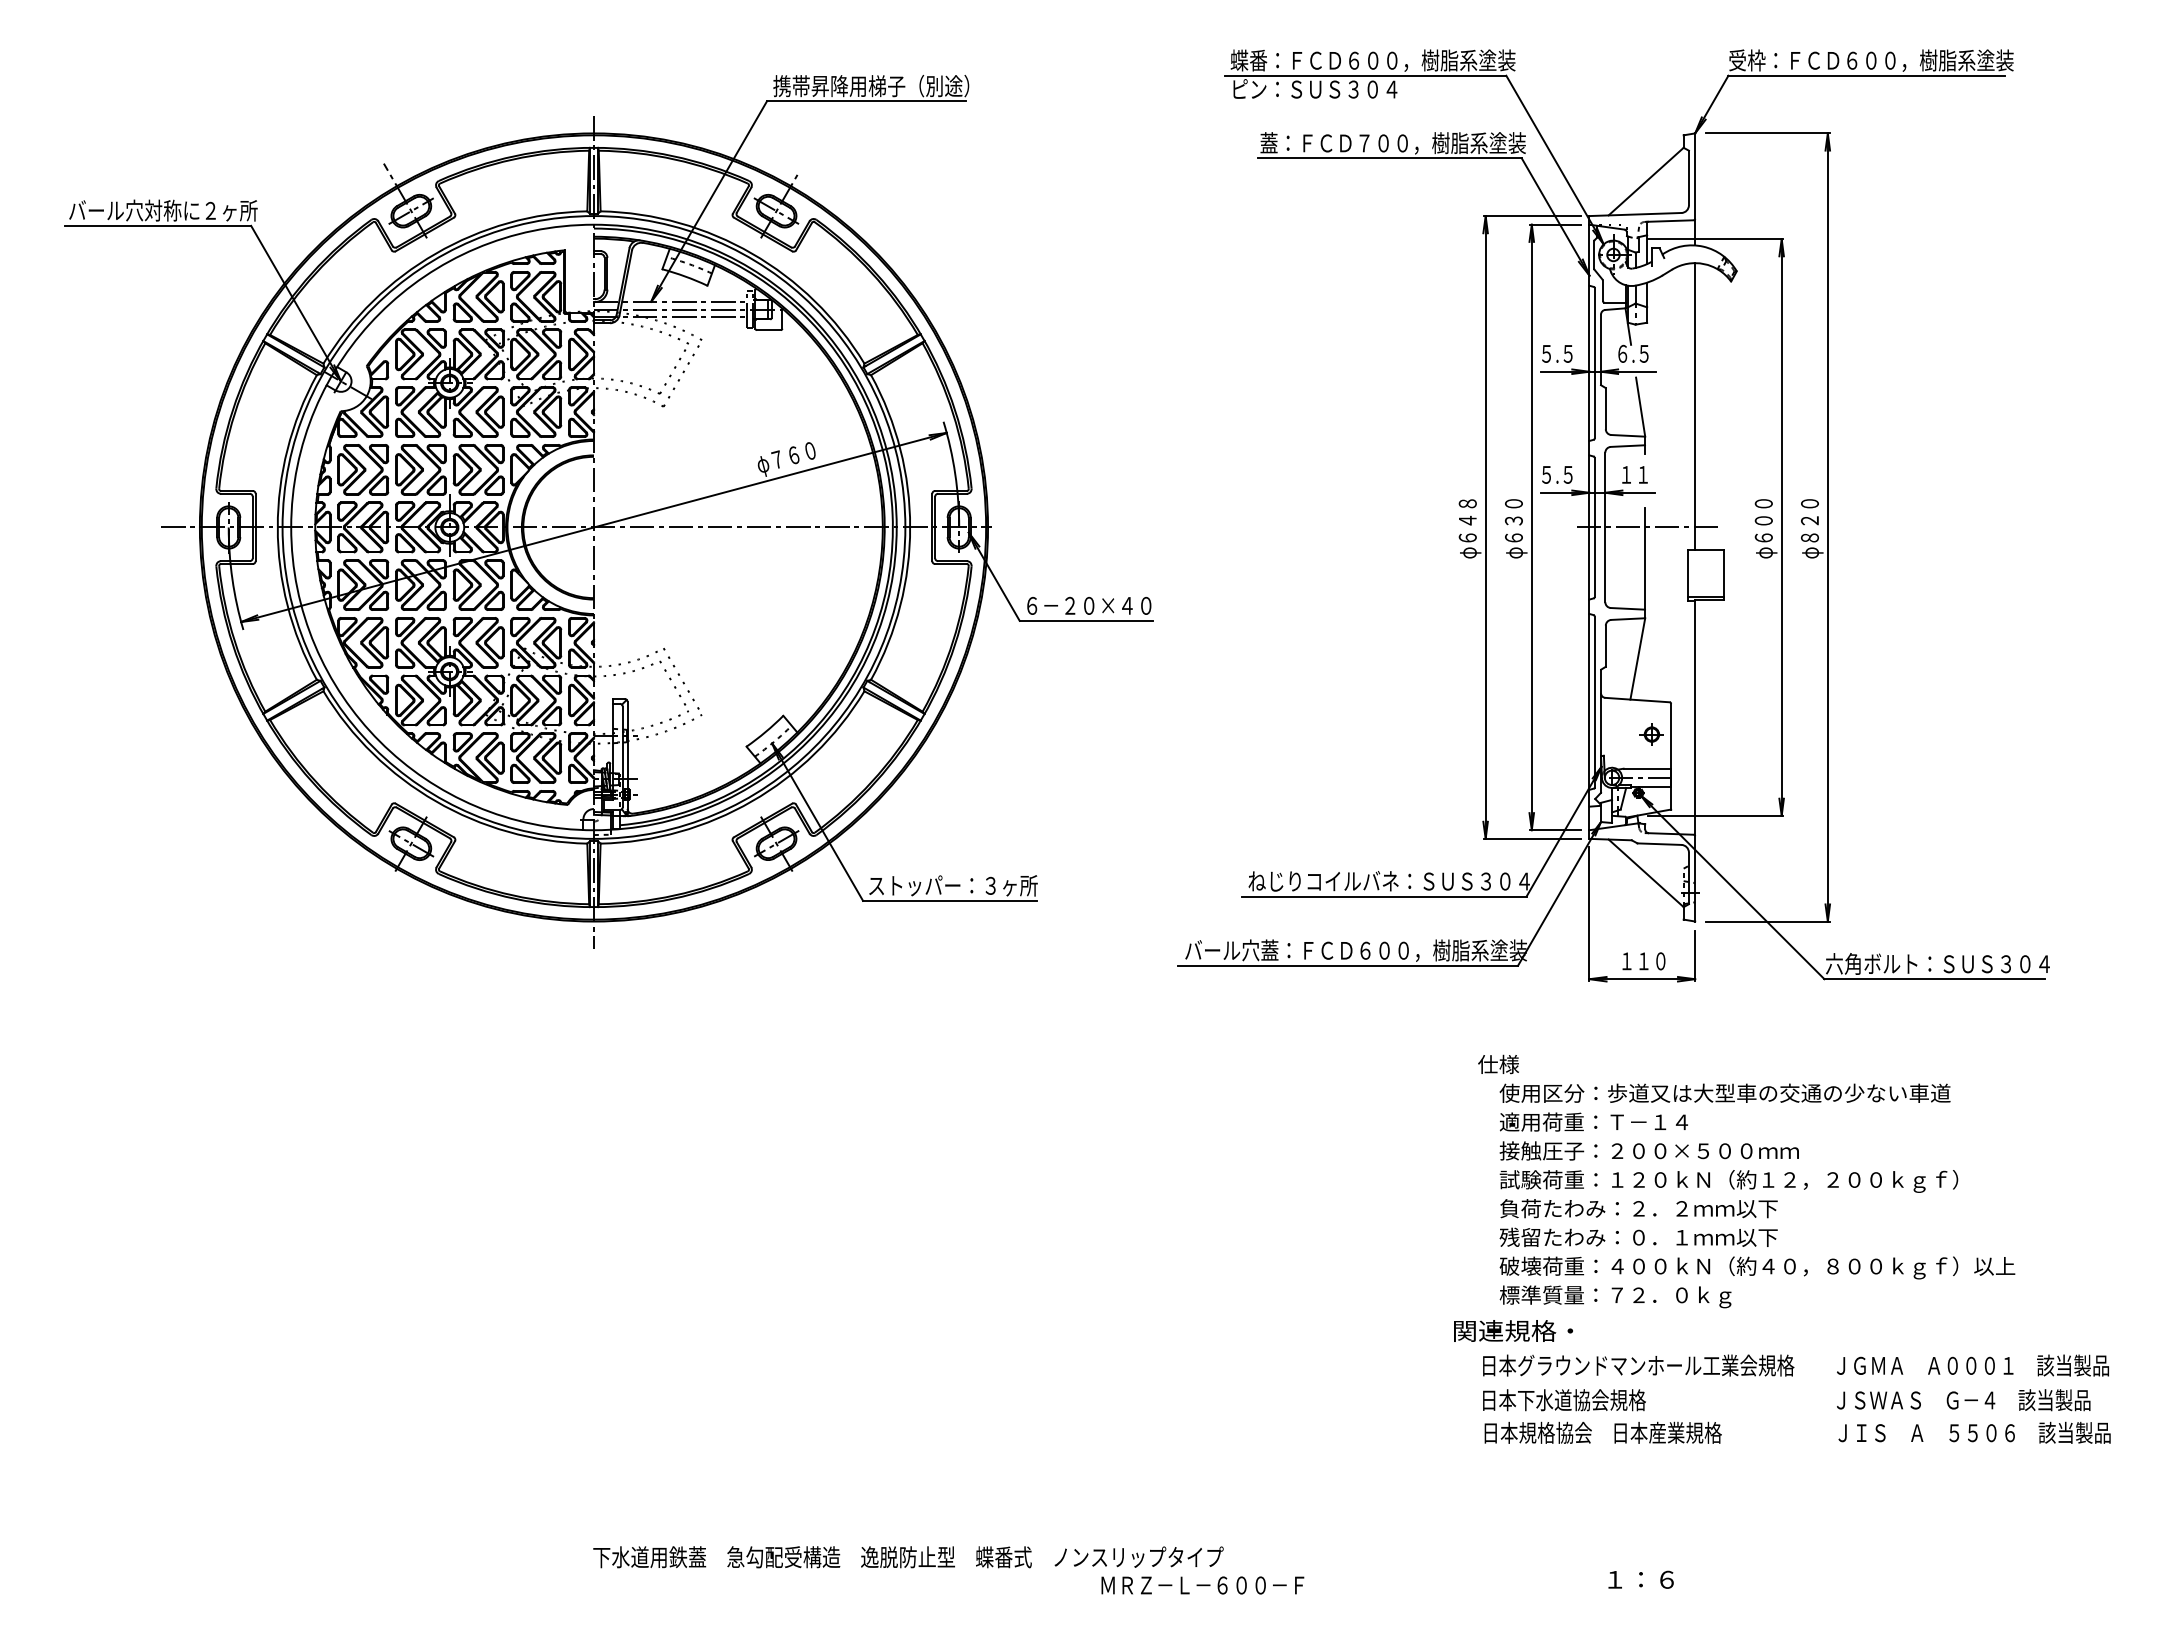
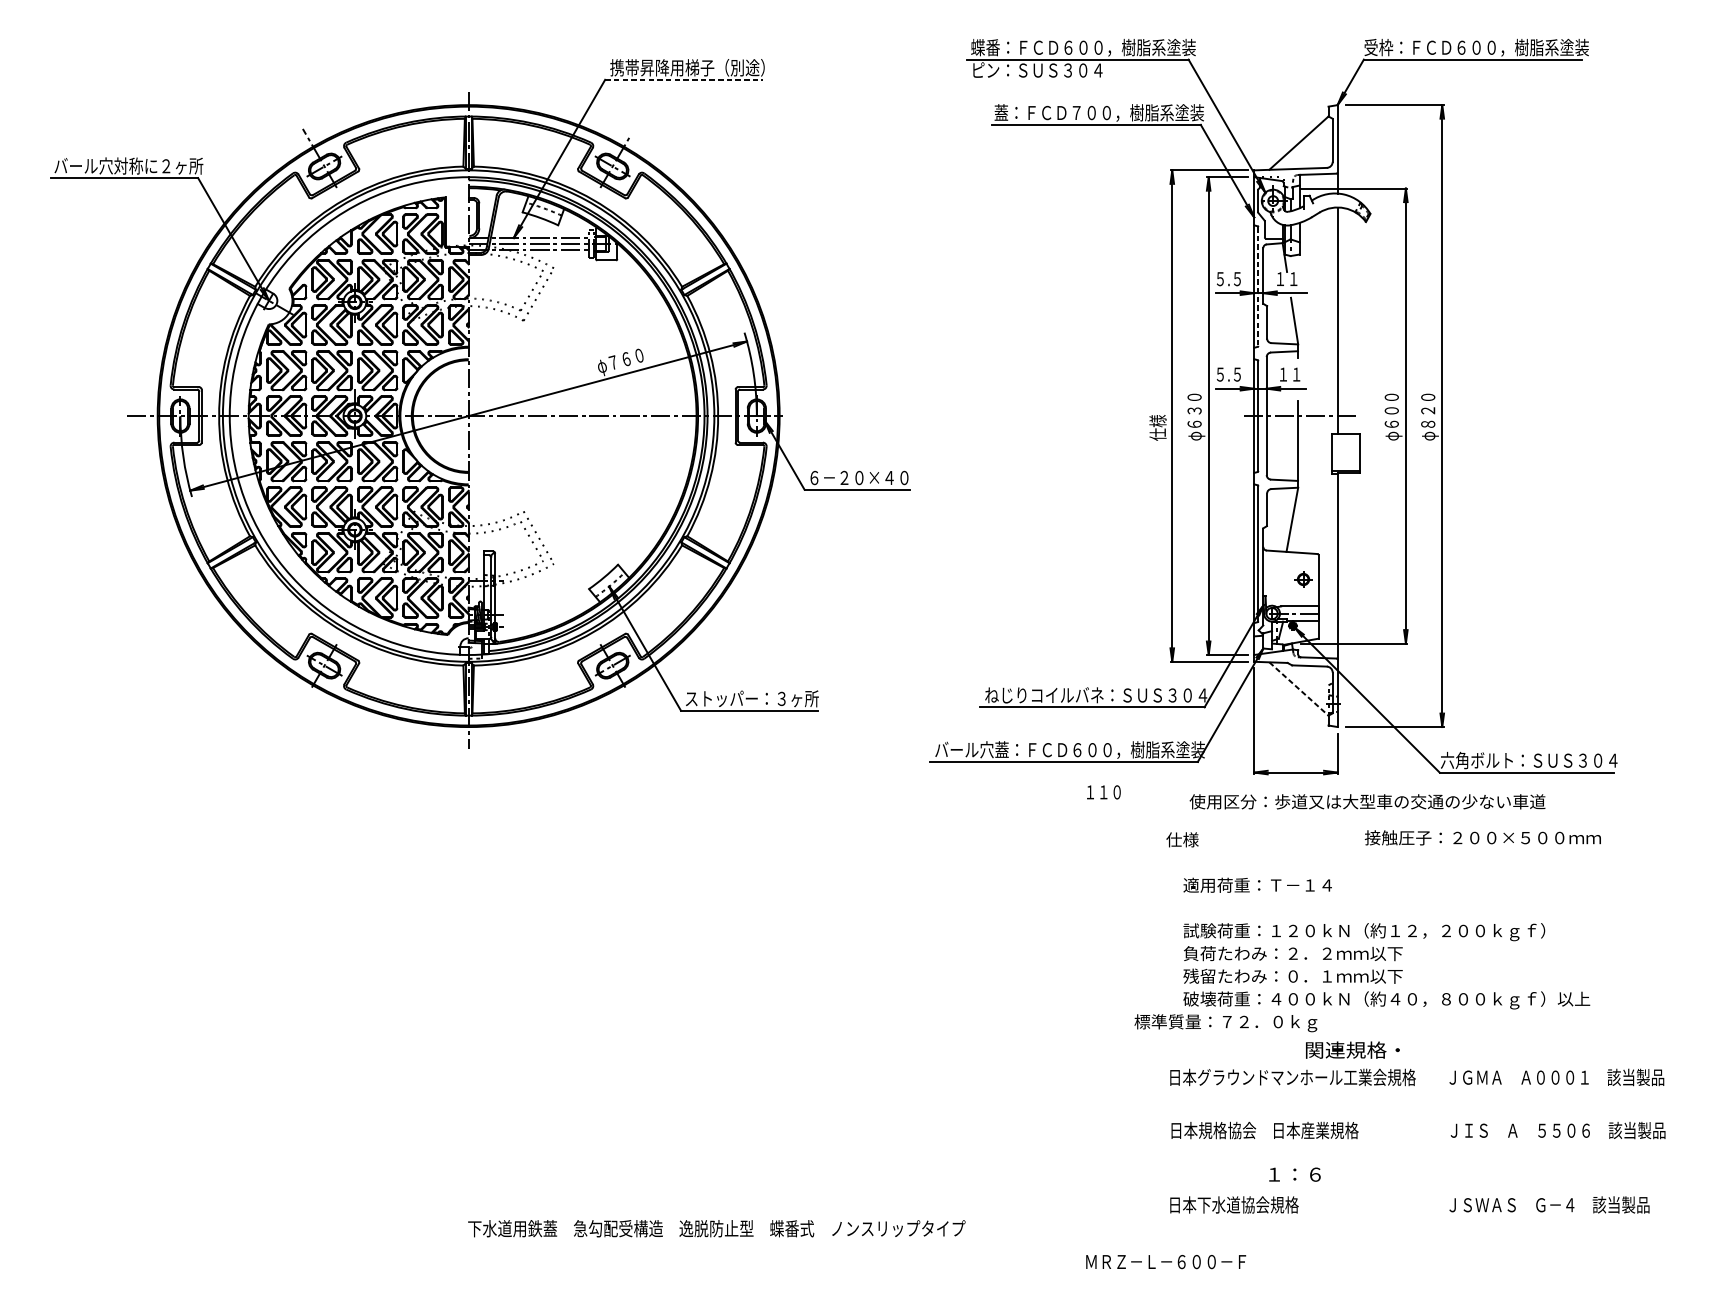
line: (866, 101) -> (683, 79), solid -> dashed
text: (1633, 353) -> (1288, 278), ６.５ -> １１
line: (1594, 363) -> (1258, 286), solid -> dashed
text: (1468, 528) -> (1158, 416), φ６４８ -> 仕様
line: (1646, 873) -> (1299, 689), solid -> dashed
text: (1643, 961) -> (1103, 792), moved
text: (1724, 1092) -> (1367, 801), moved
text: (1648, 1150) -> (1482, 837), moved
text: (1615, 1296) -> (1225, 1022), moved
text: (1513, 1330) -> (1352, 1049), moved
text: (1786, 1400) -> (1409, 1205), moved
text: (1640, 1579) -> (1294, 1174), moved
text: (1202, 1585) -> (1165, 1262), moved

